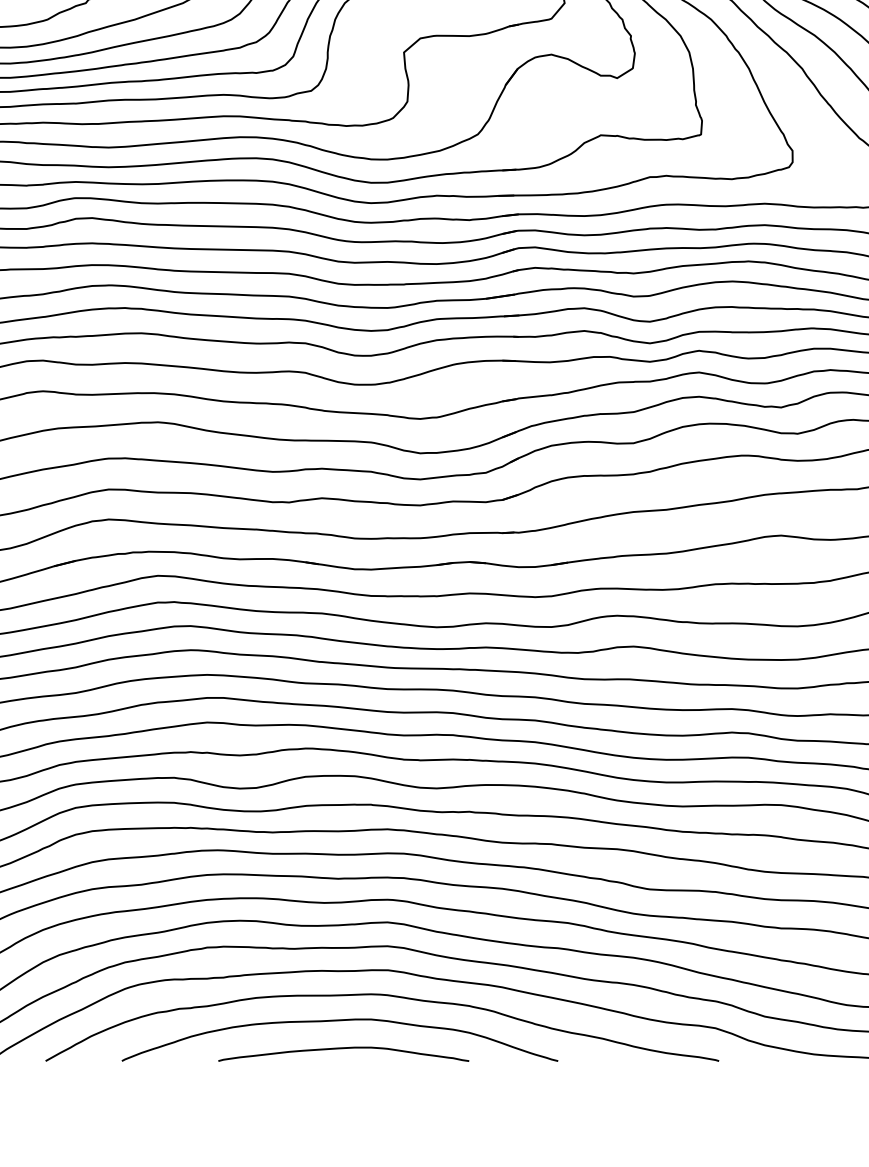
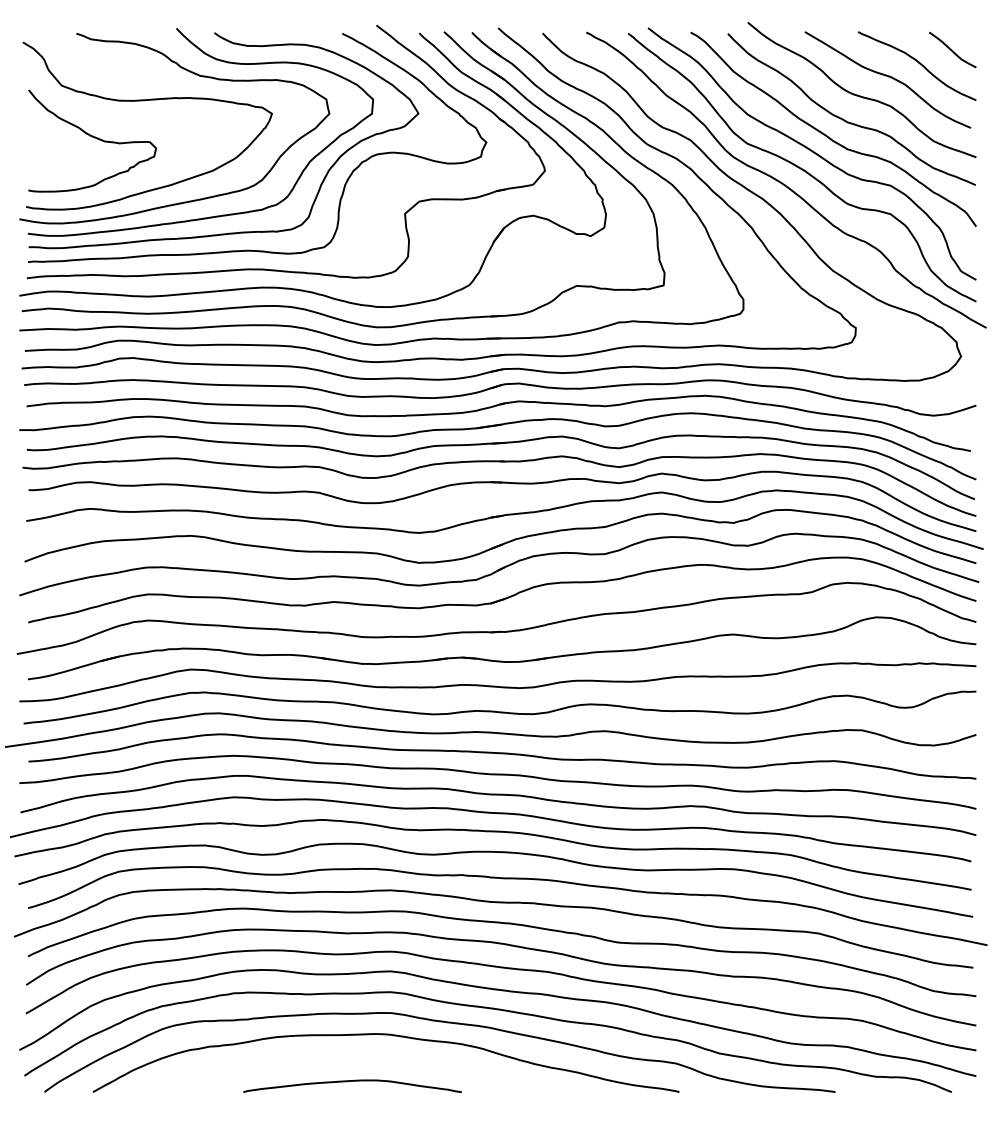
curve: (340, 1021) -> (349, 1057), removed

